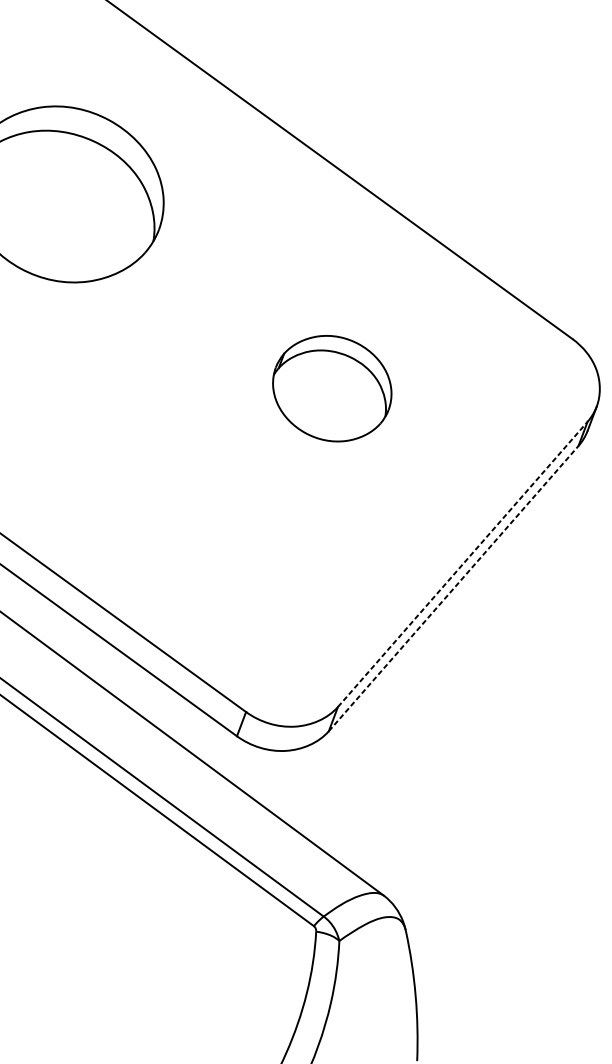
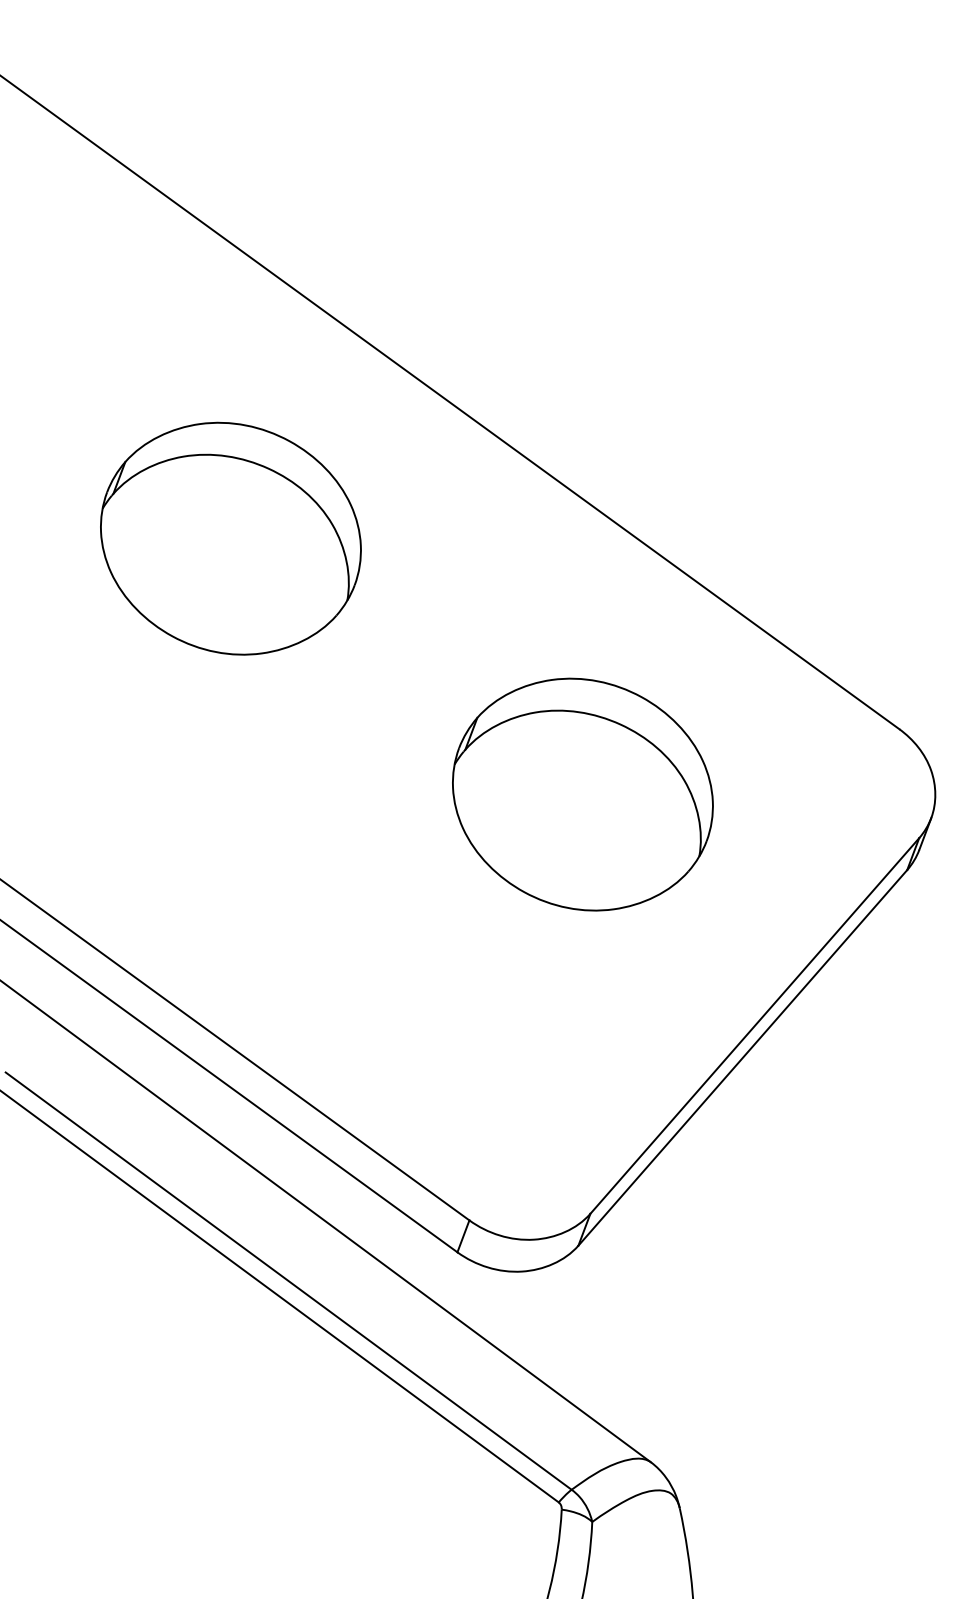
part: (331, 388) -> (582, 794), size x1.67
line: (462, 564) -> (754, 1025), dashed -> solid
line: (453, 588) -> (742, 1057), dashed -> solid

